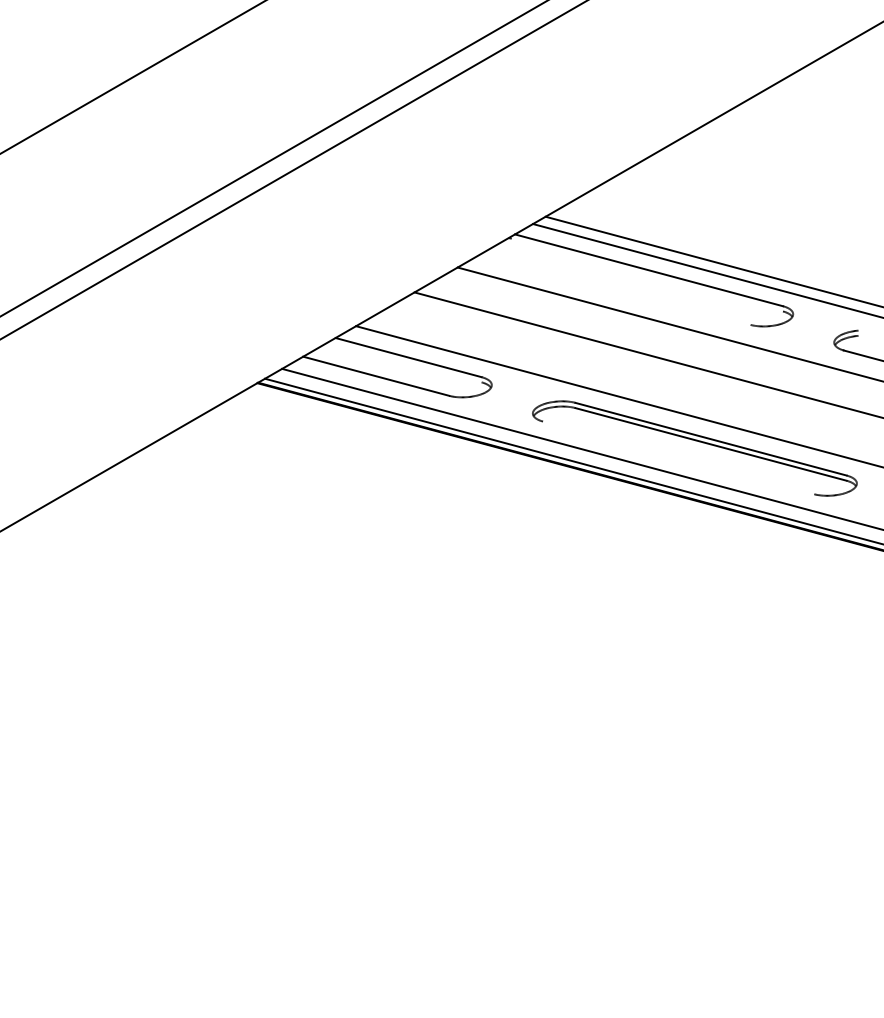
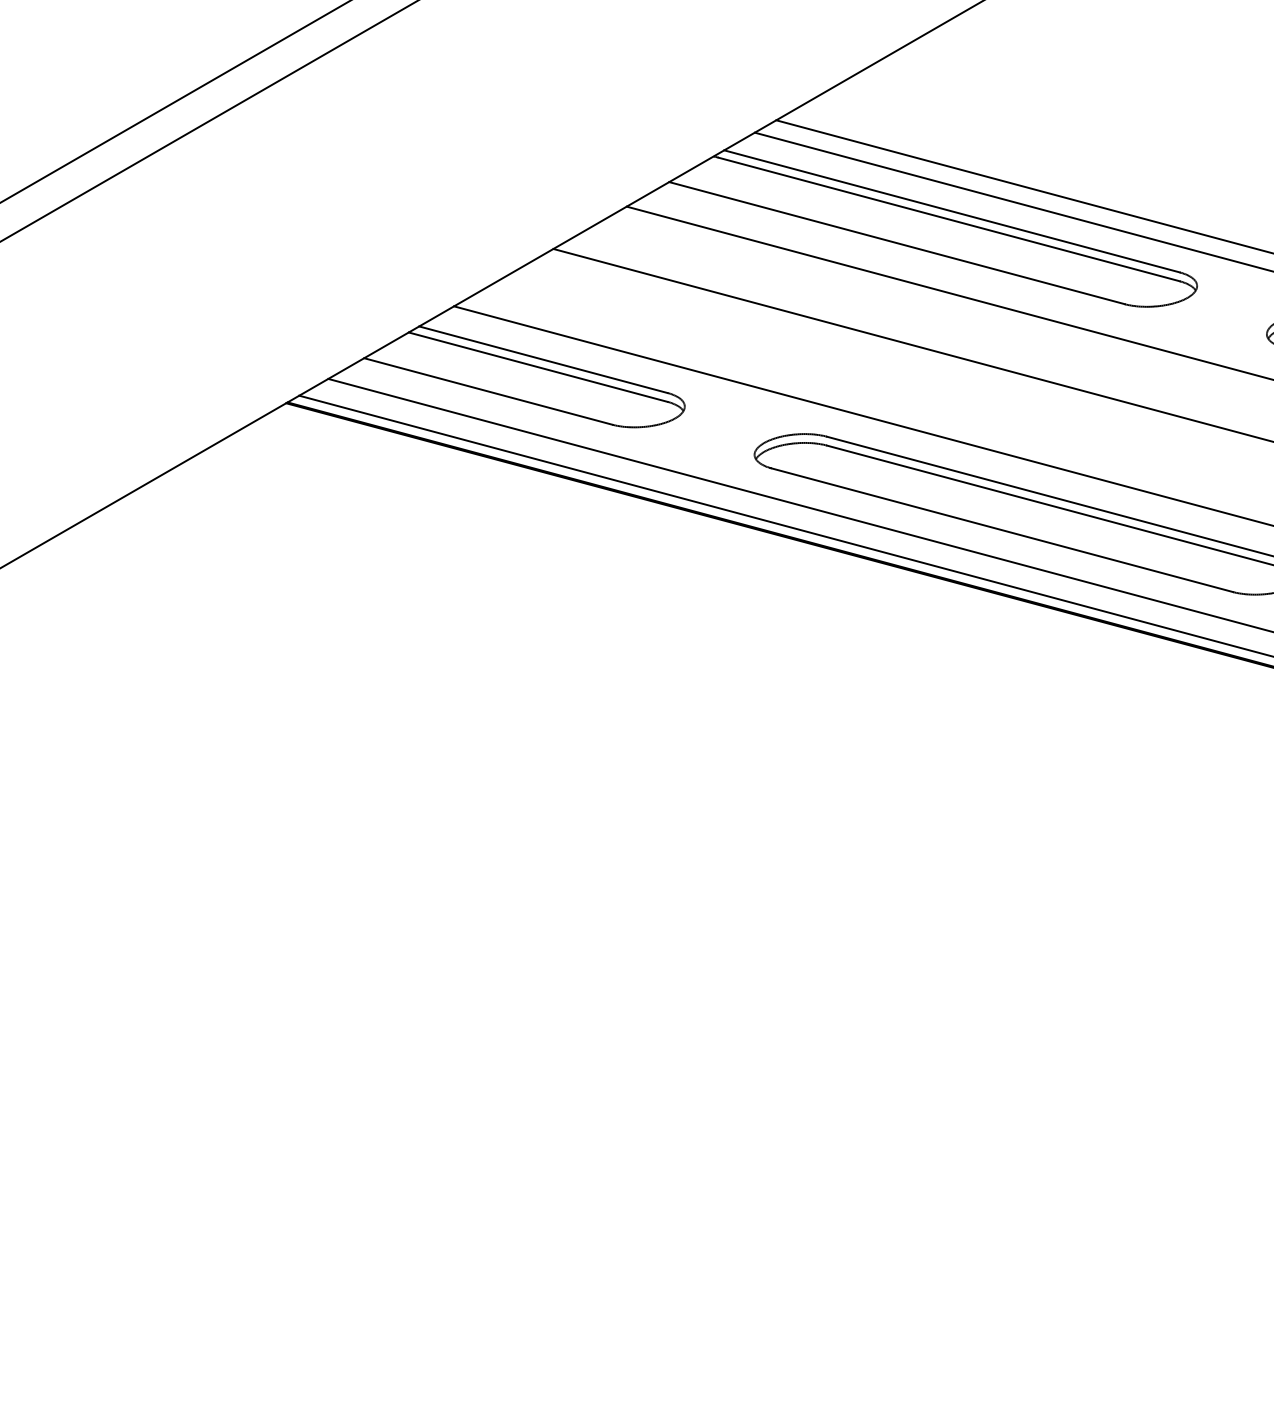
line: (646, 274) -> (947, 218), added
line: (616, 288) -> (896, 242), added
line: (405, 361) -> (538, 366), added
line: (678, 457) -> (1002, 529), added

